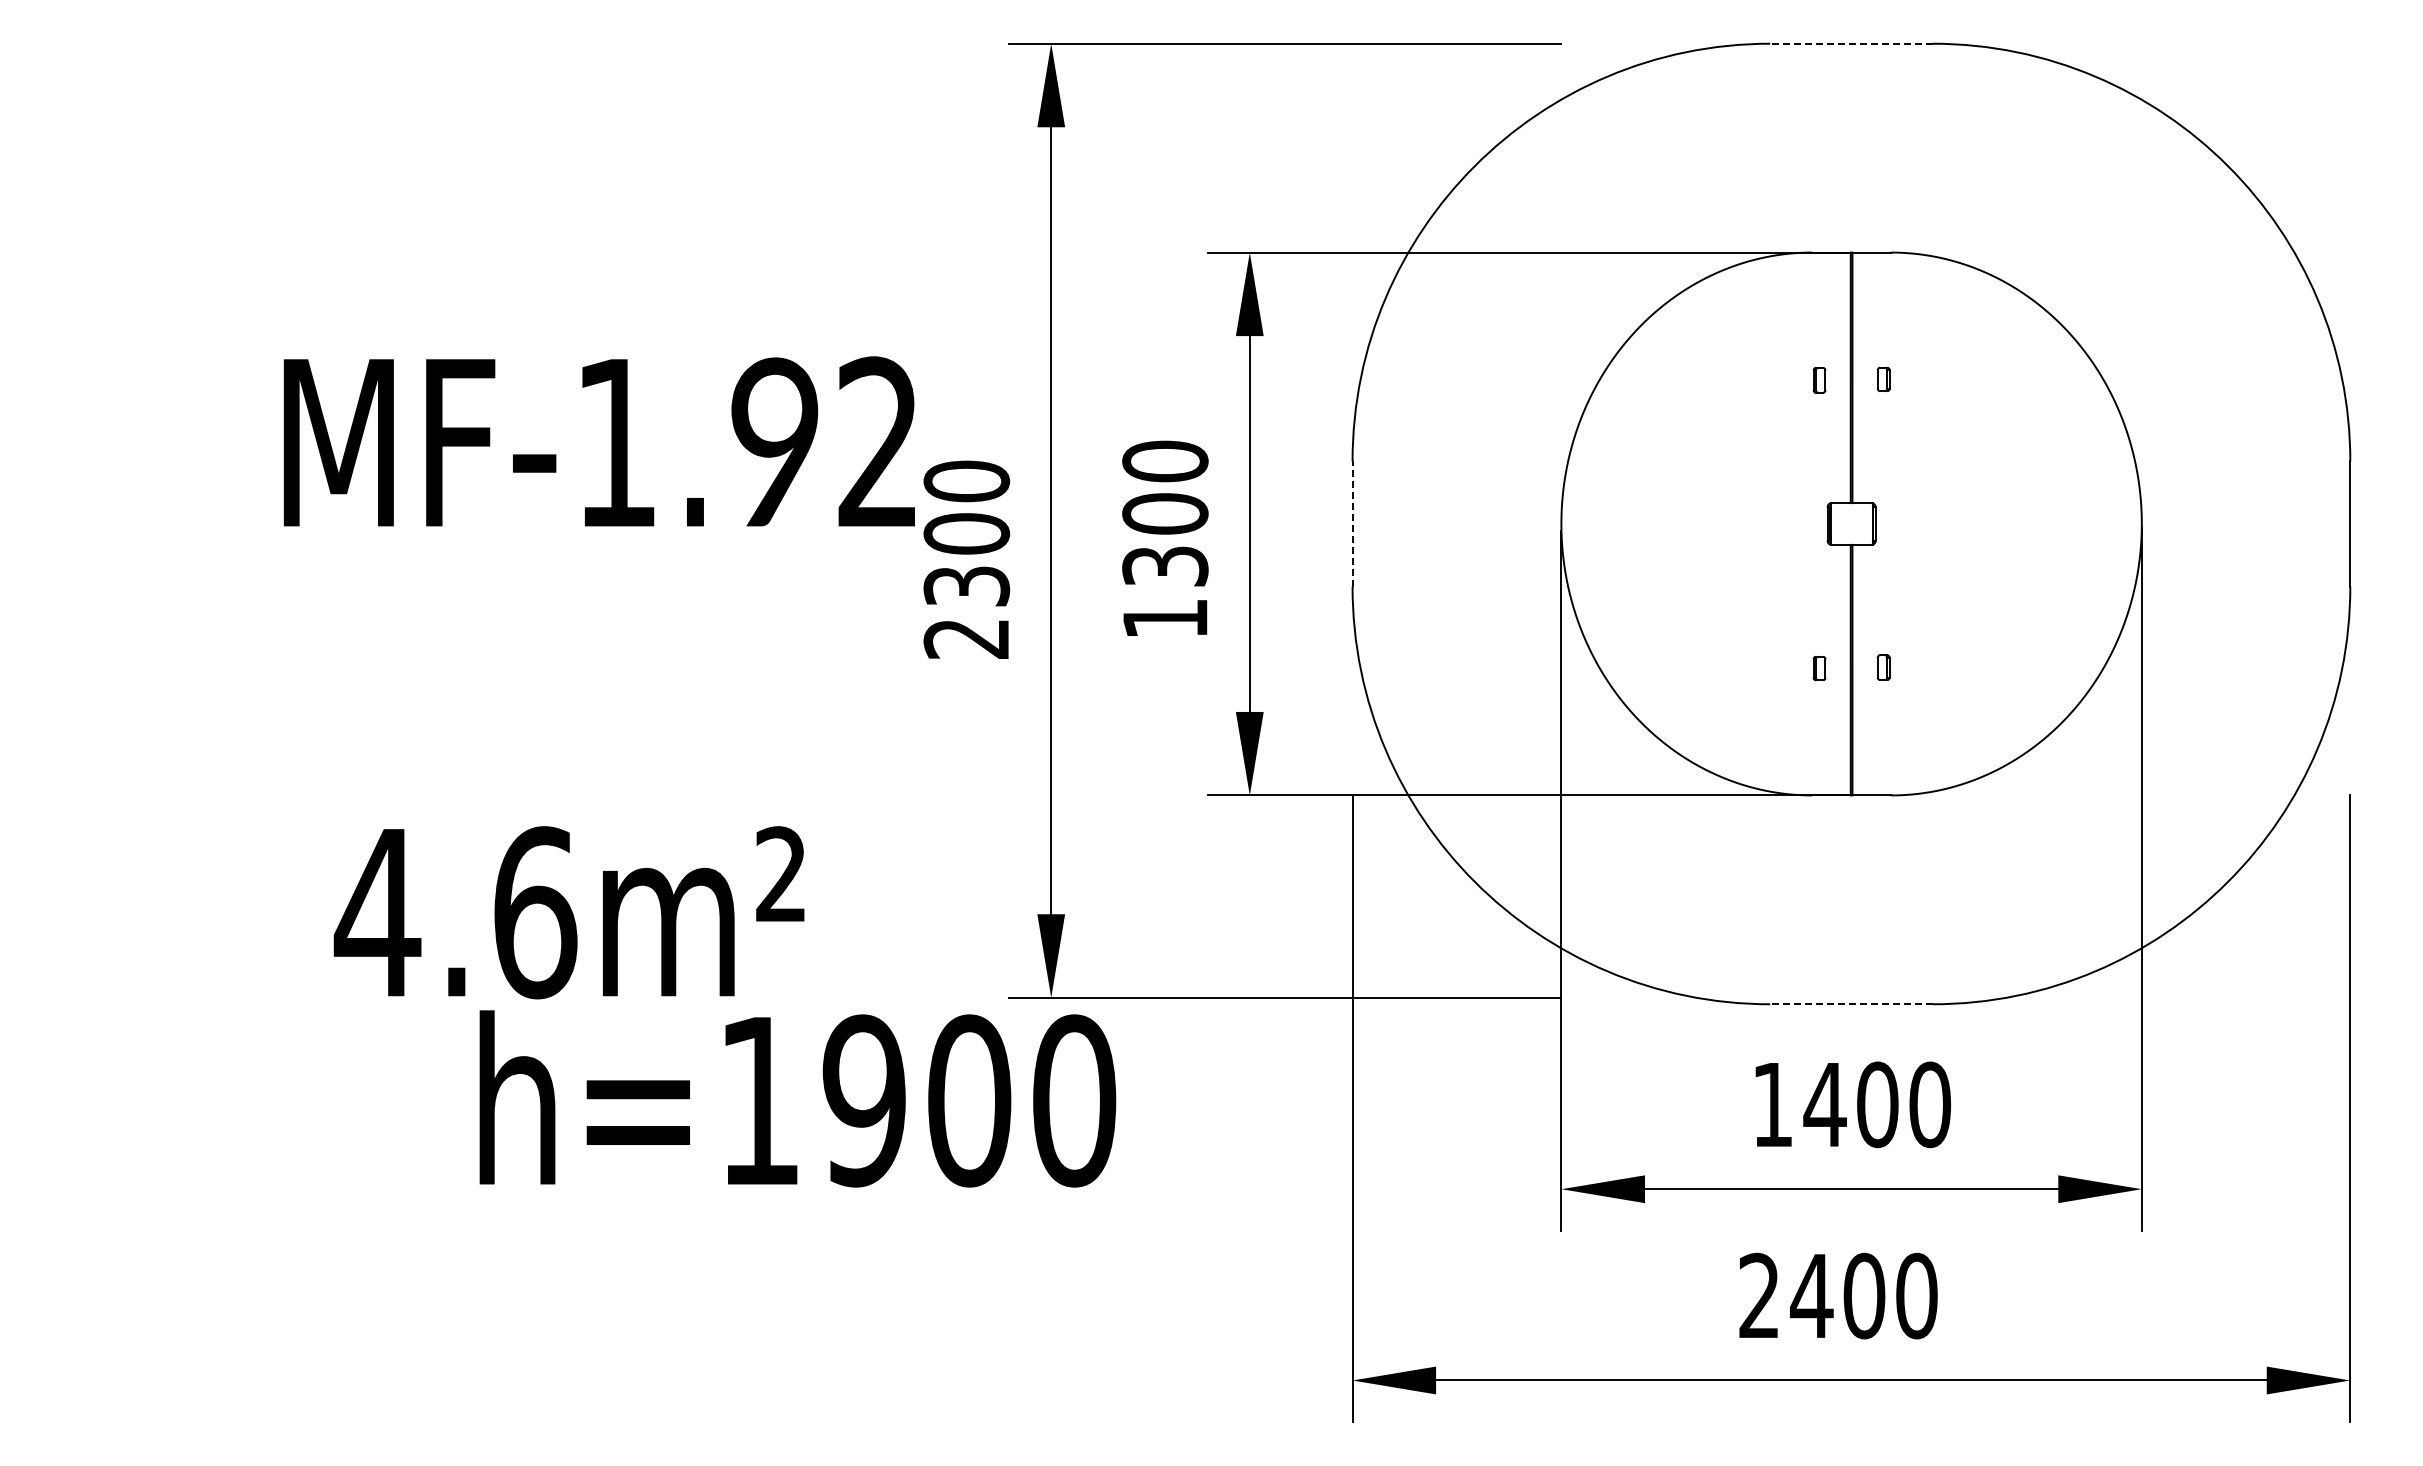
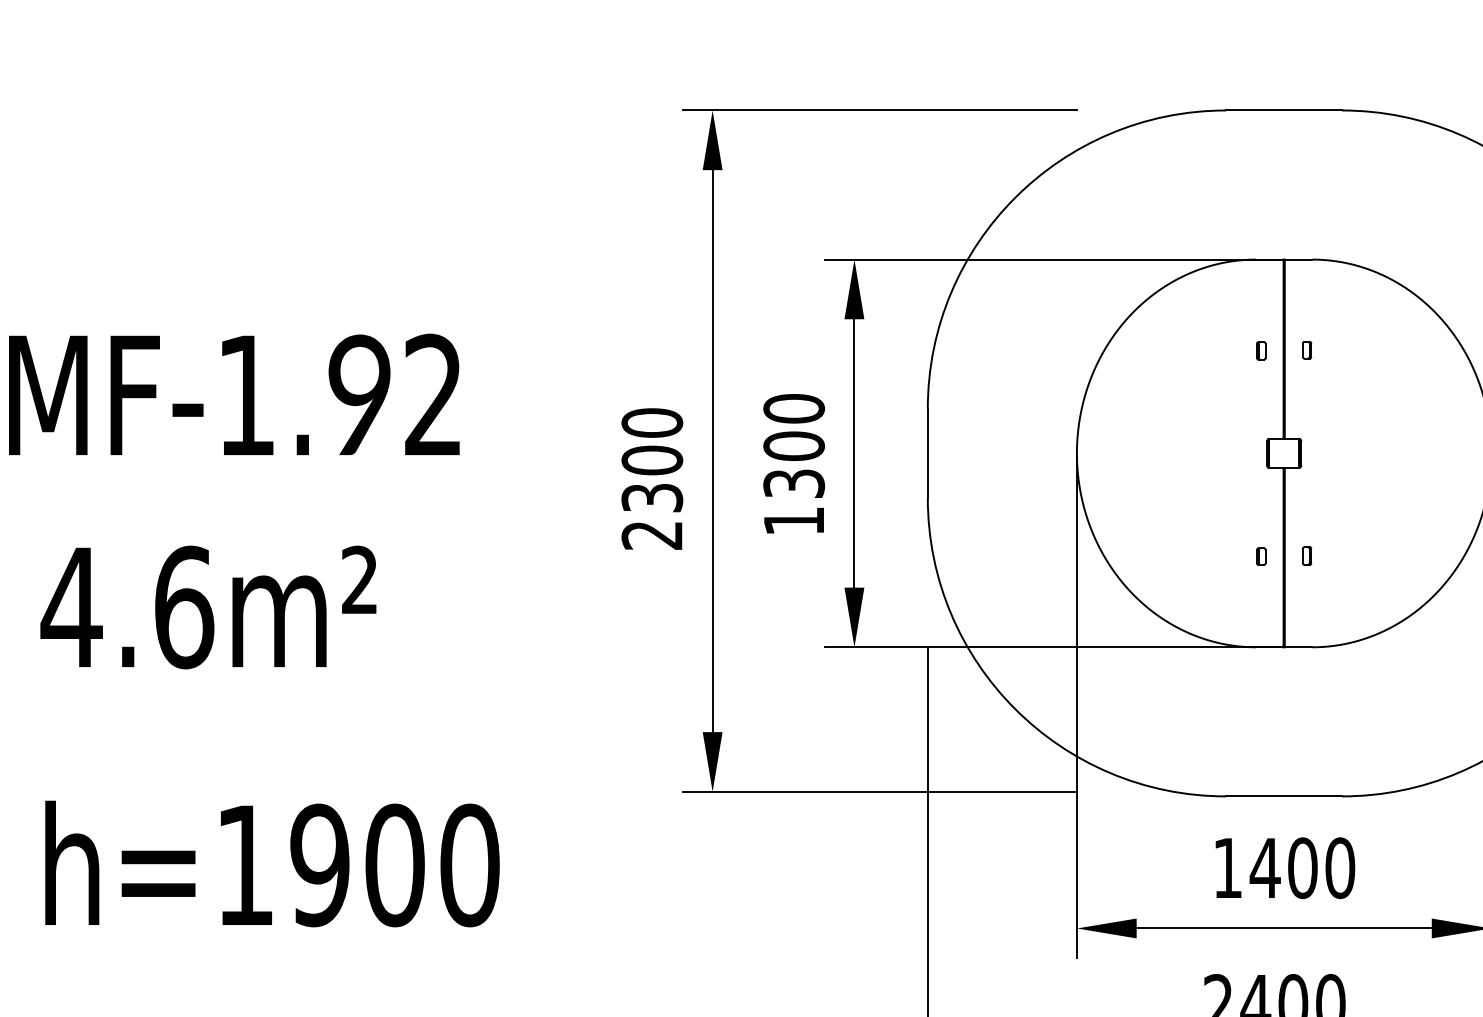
line: (1850, 43) -> (1283, 110), dashed -> solid
text: (598, 441) -> (233, 394), moved
line: (1352, 524) -> (927, 453), dashed -> solid
text: (568, 912) -> (207, 607), moved
line: (1850, 1004) -> (1283, 796), dashed -> solid
text: (797, 1098) -> (272, 863), moved

